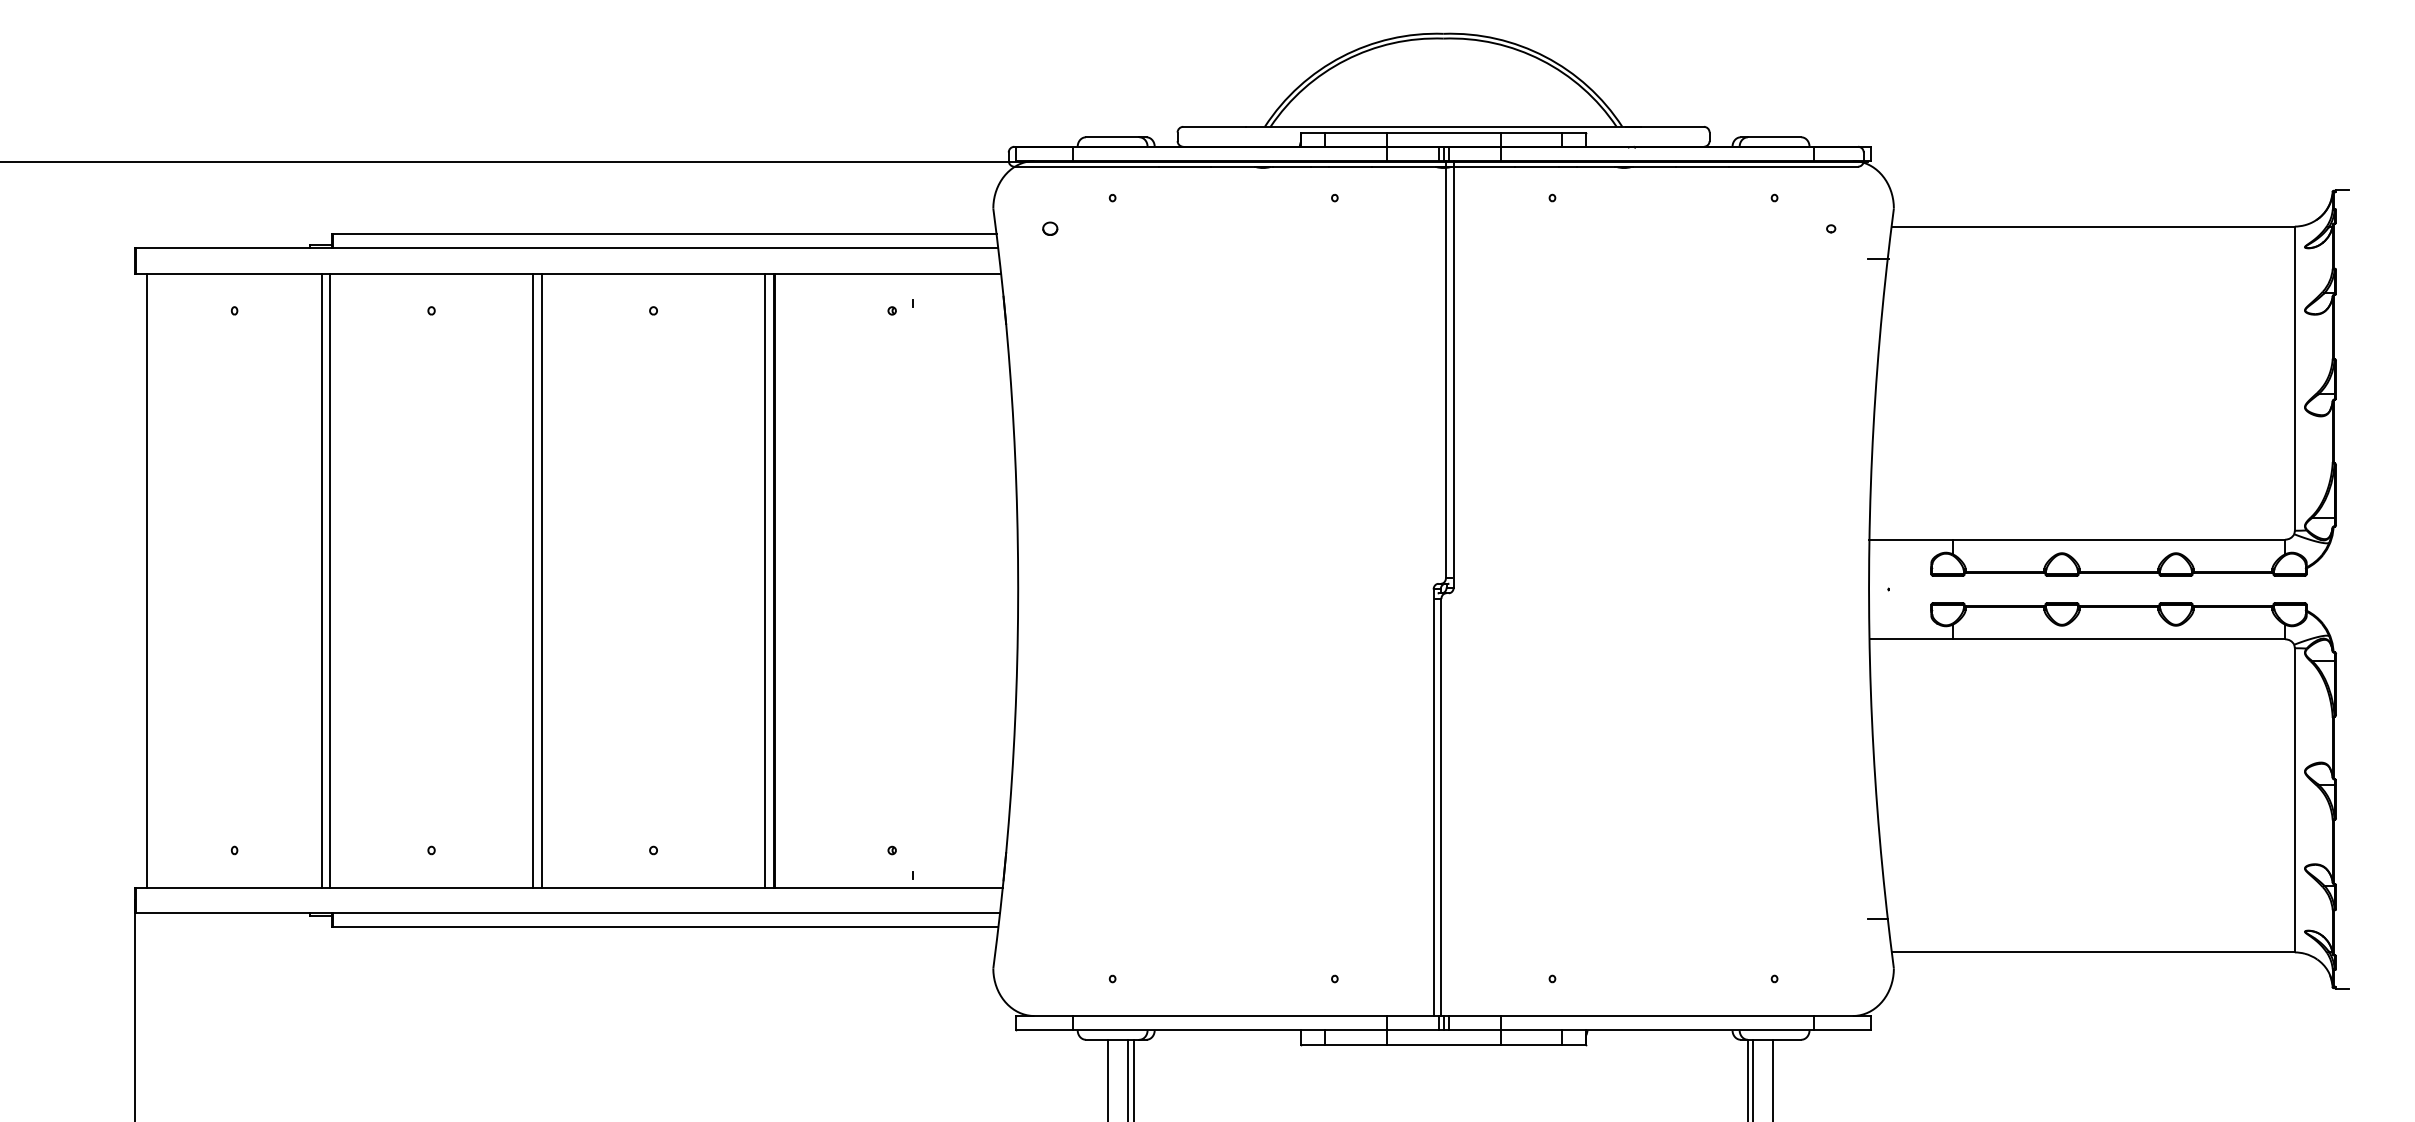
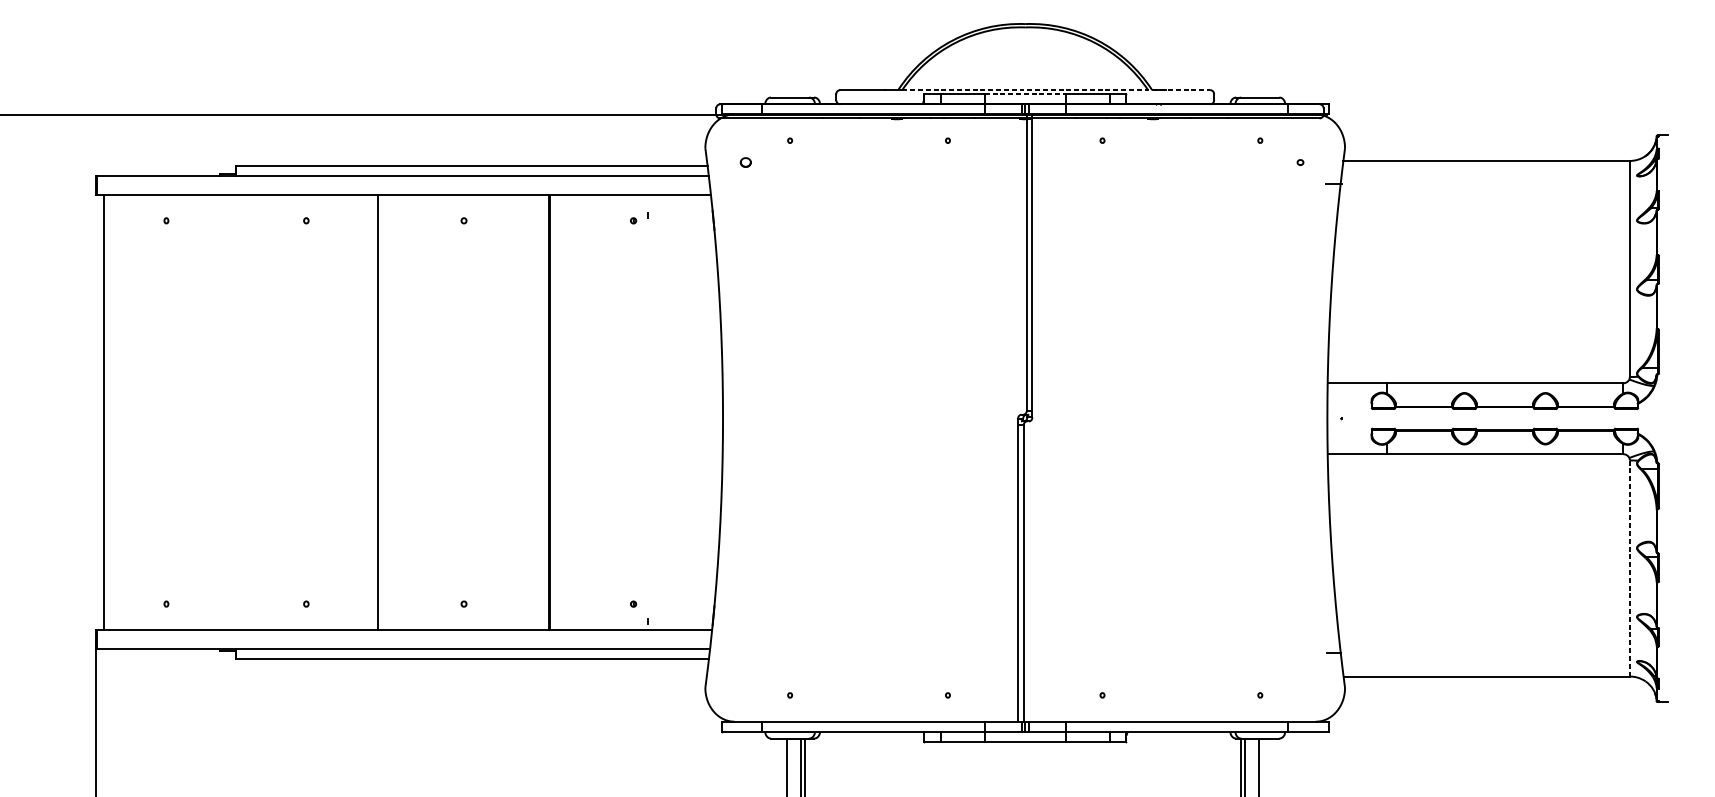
line: (1487, 126) -> (1056, 89), solid -> dashed
line: (1443, 132) -> (1025, 94), solid -> dashed
line: (322, 580) -> (228, 412), removed
line: (330, 580) -> (234, 412), removed
line: (542, 580) -> (385, 412), removed
line: (764, 580) -> (542, 412), removed
line: (2294, 799) -> (1629, 567), solid -> dashed

